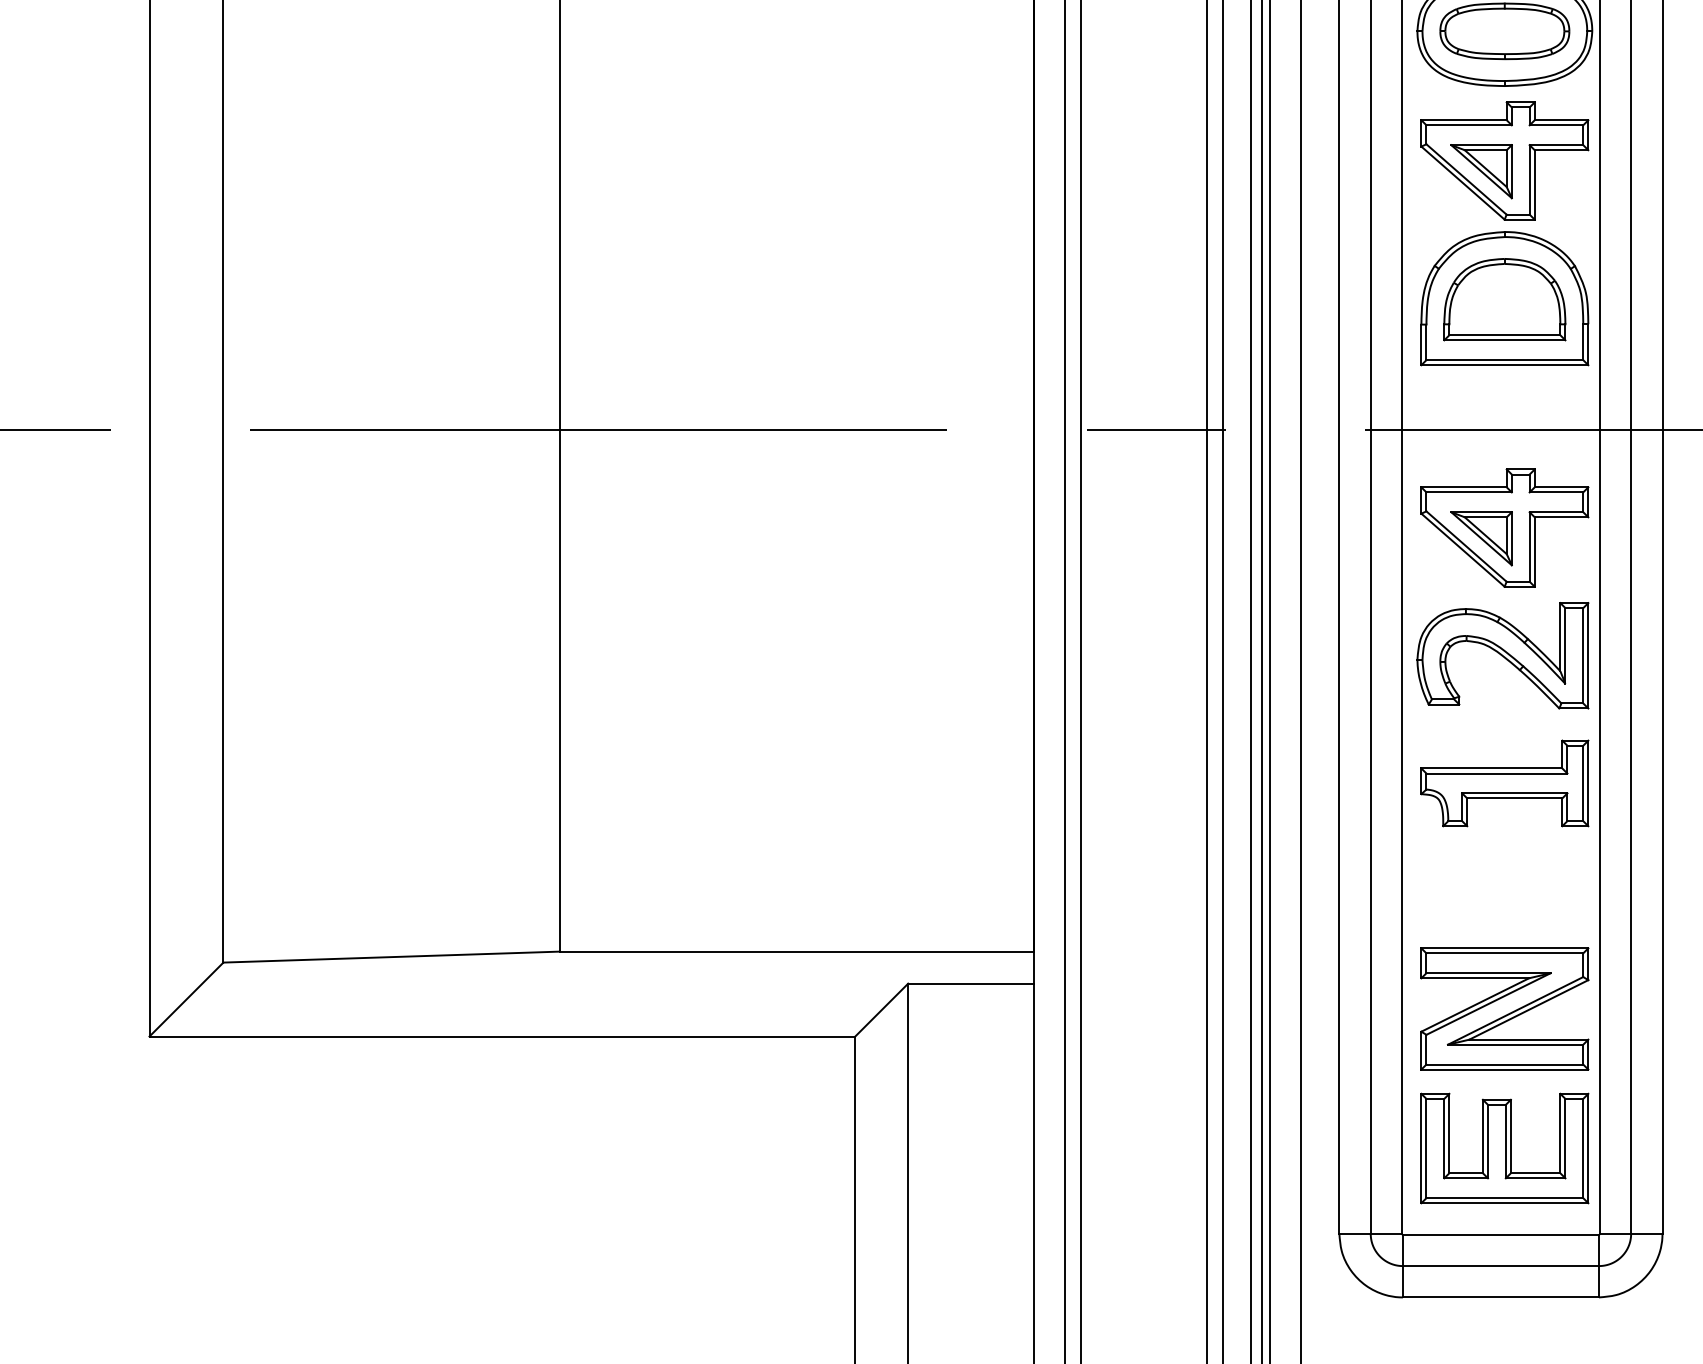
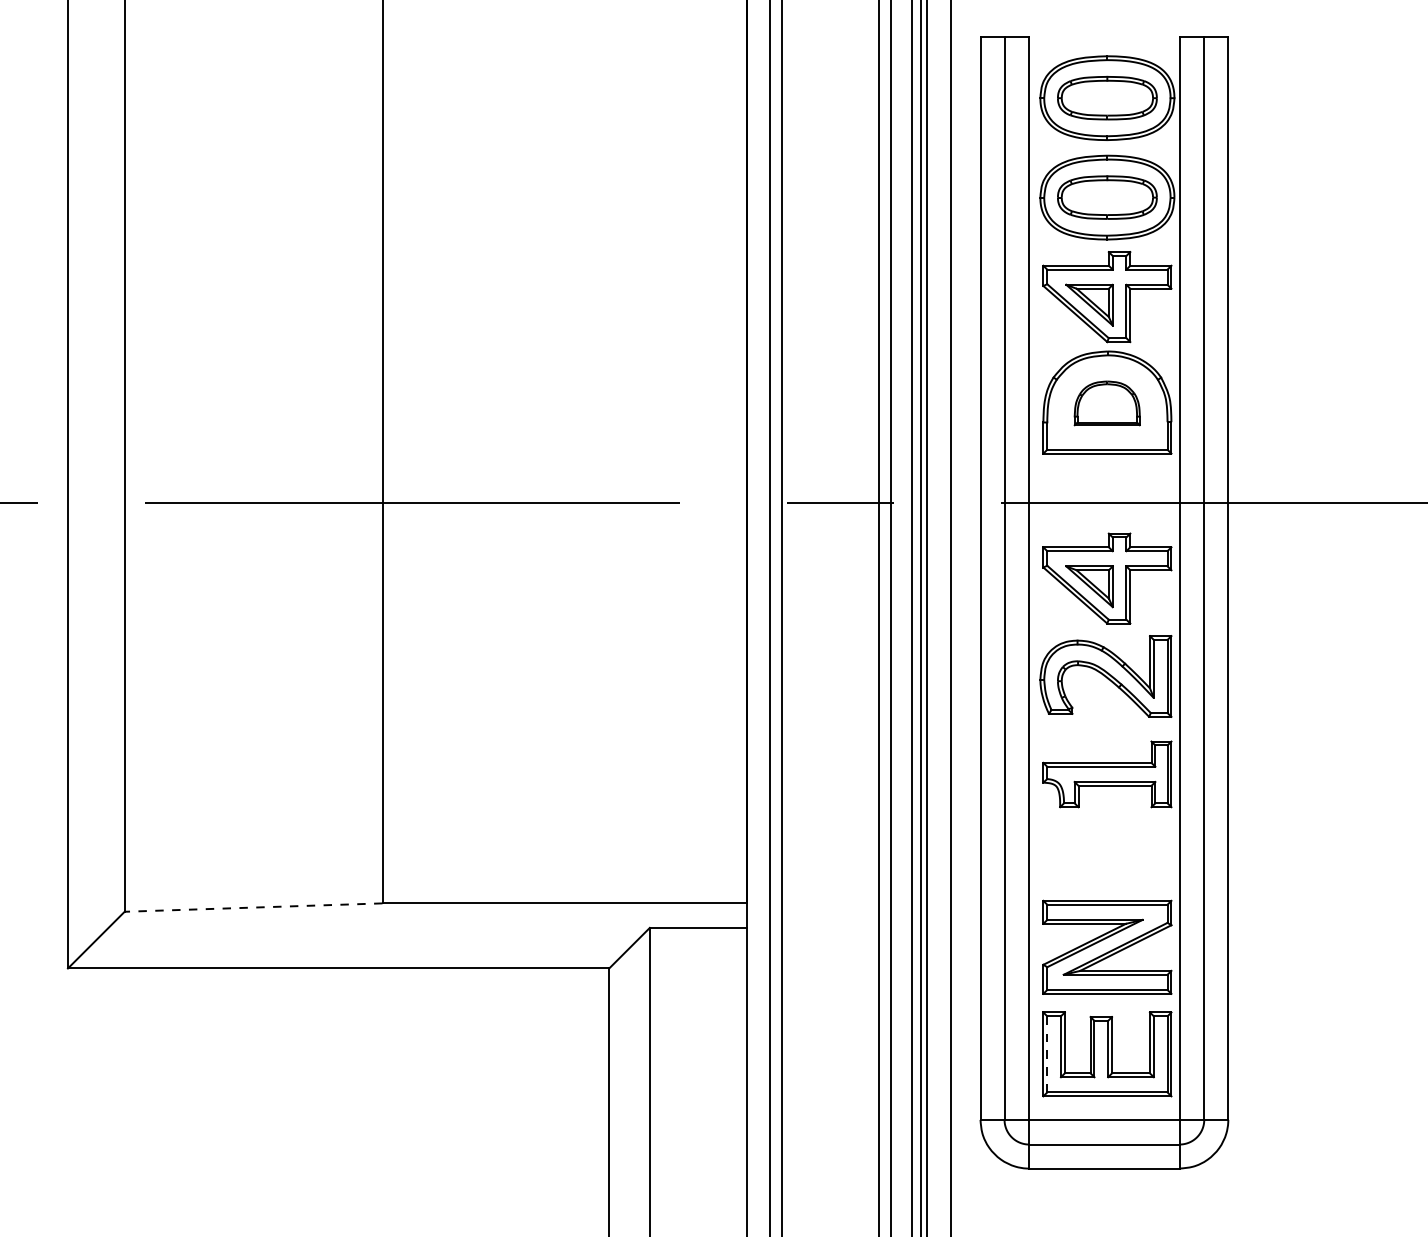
part: (1503, 299) -> (1106, 403), size x0.7
line: (391, 956) -> (253, 907), solid -> dashed
line: (1426, 1147) -> (1047, 1053), solid -> dashed

